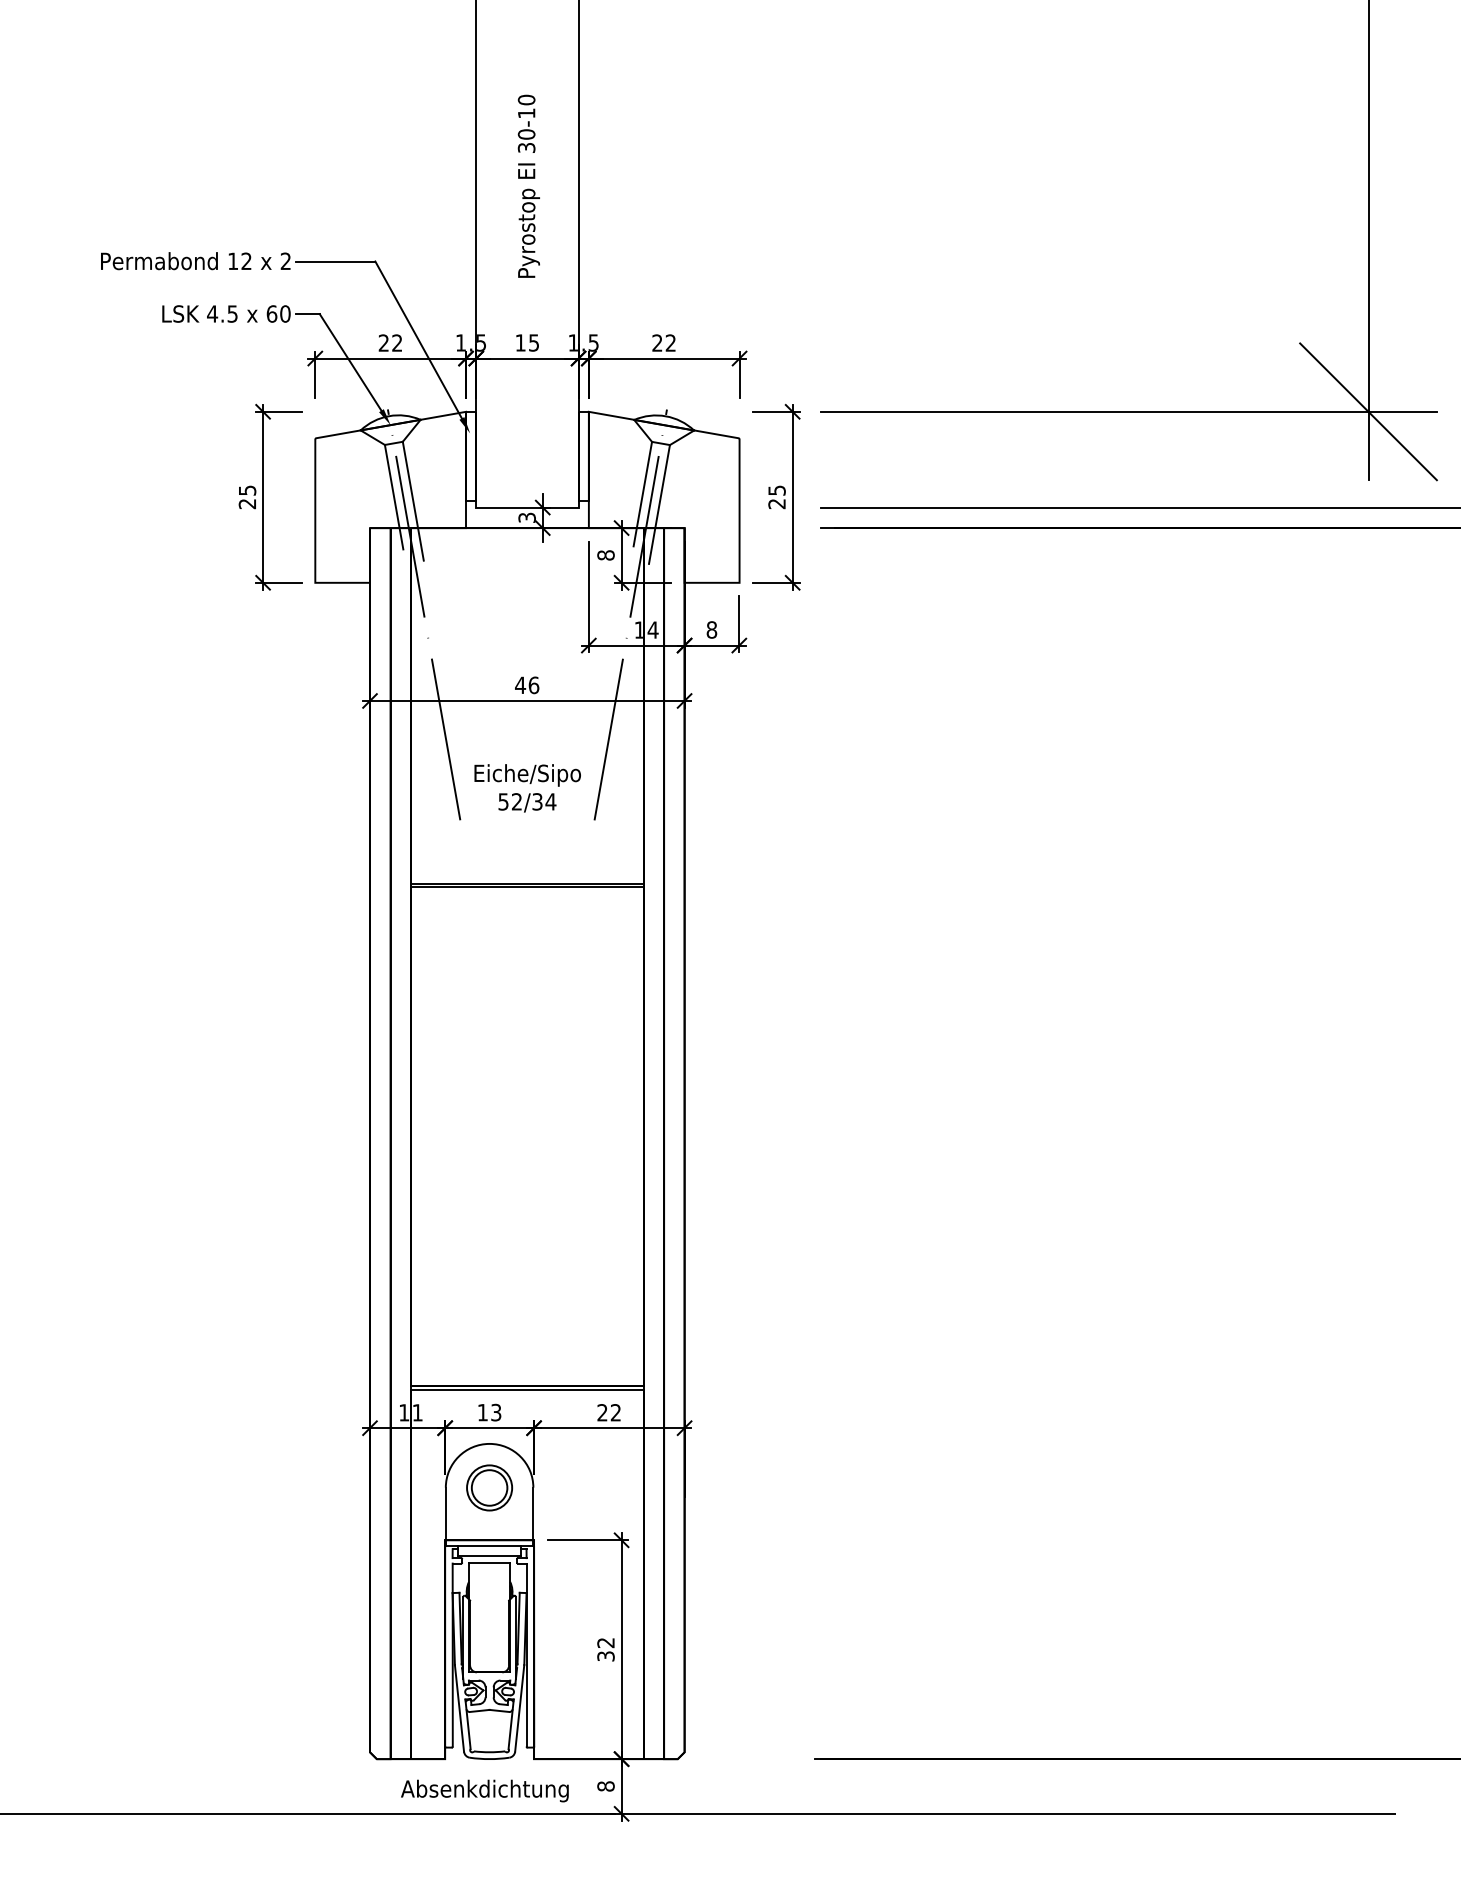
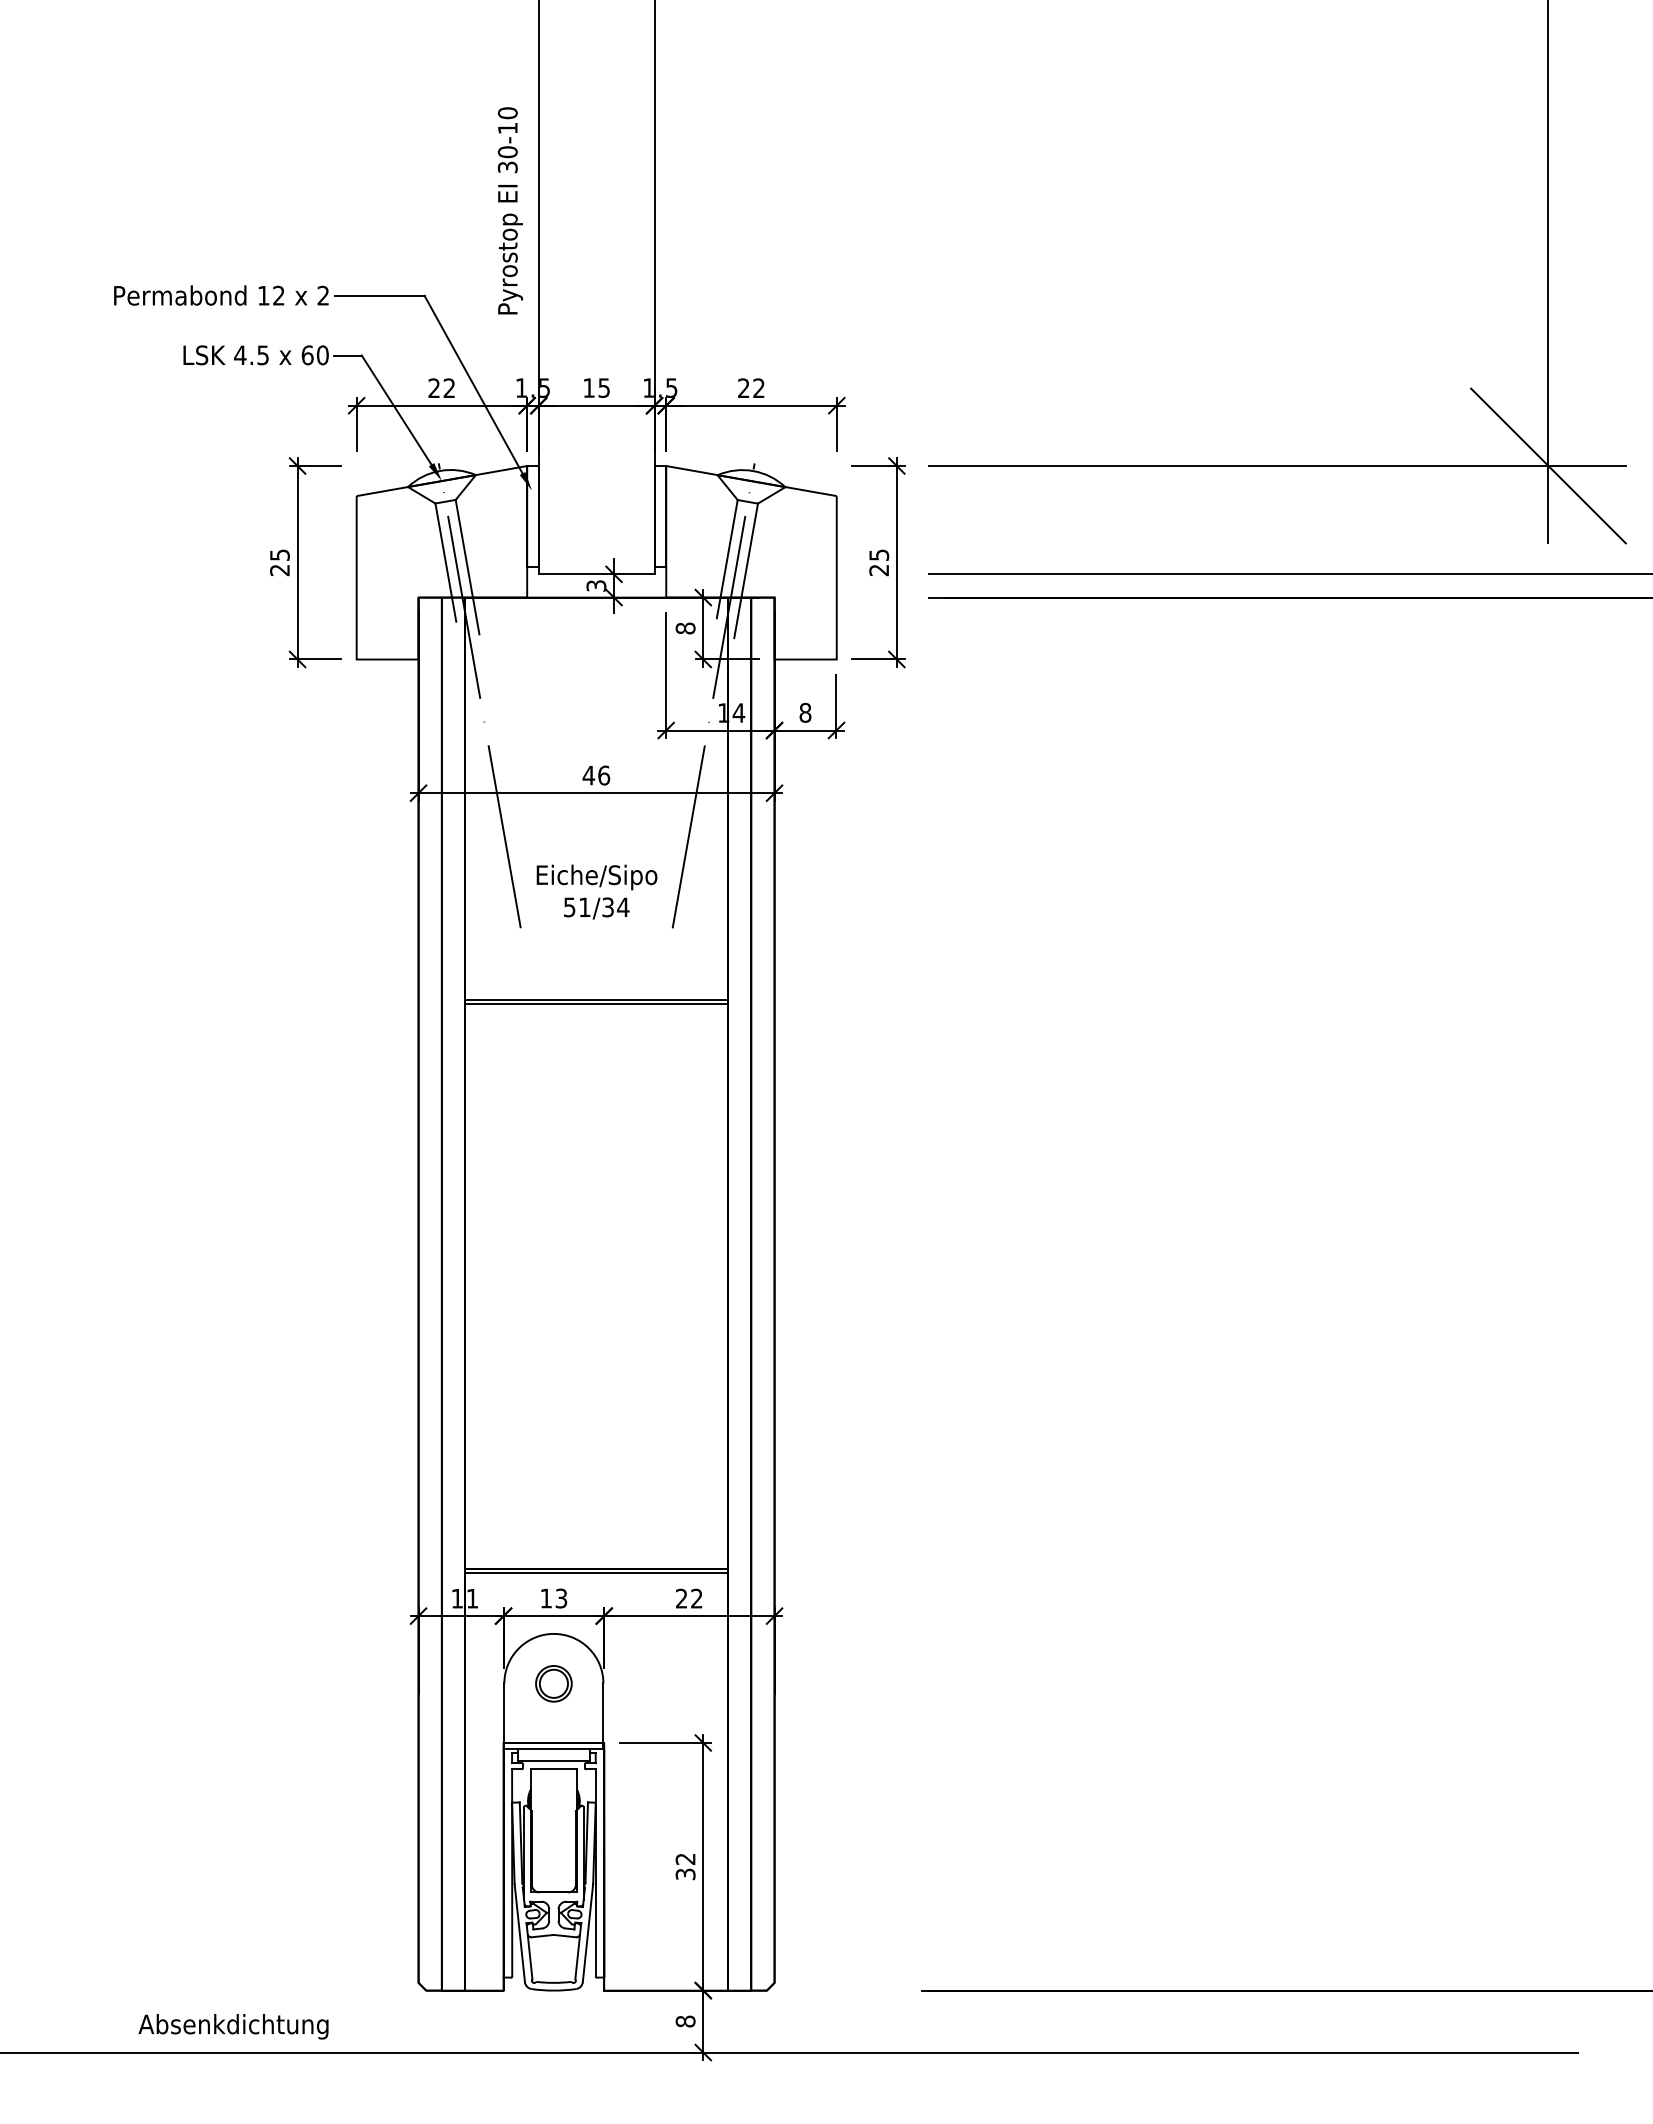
text: (528, 186) -> (509, 210), moved
text: (516, 801) -> (584, 906), 52/34 -> 51/34
part: (489, 1487) -> (553, 1683), size x0.7
text: (484, 1790) -> (233, 2026), moved

